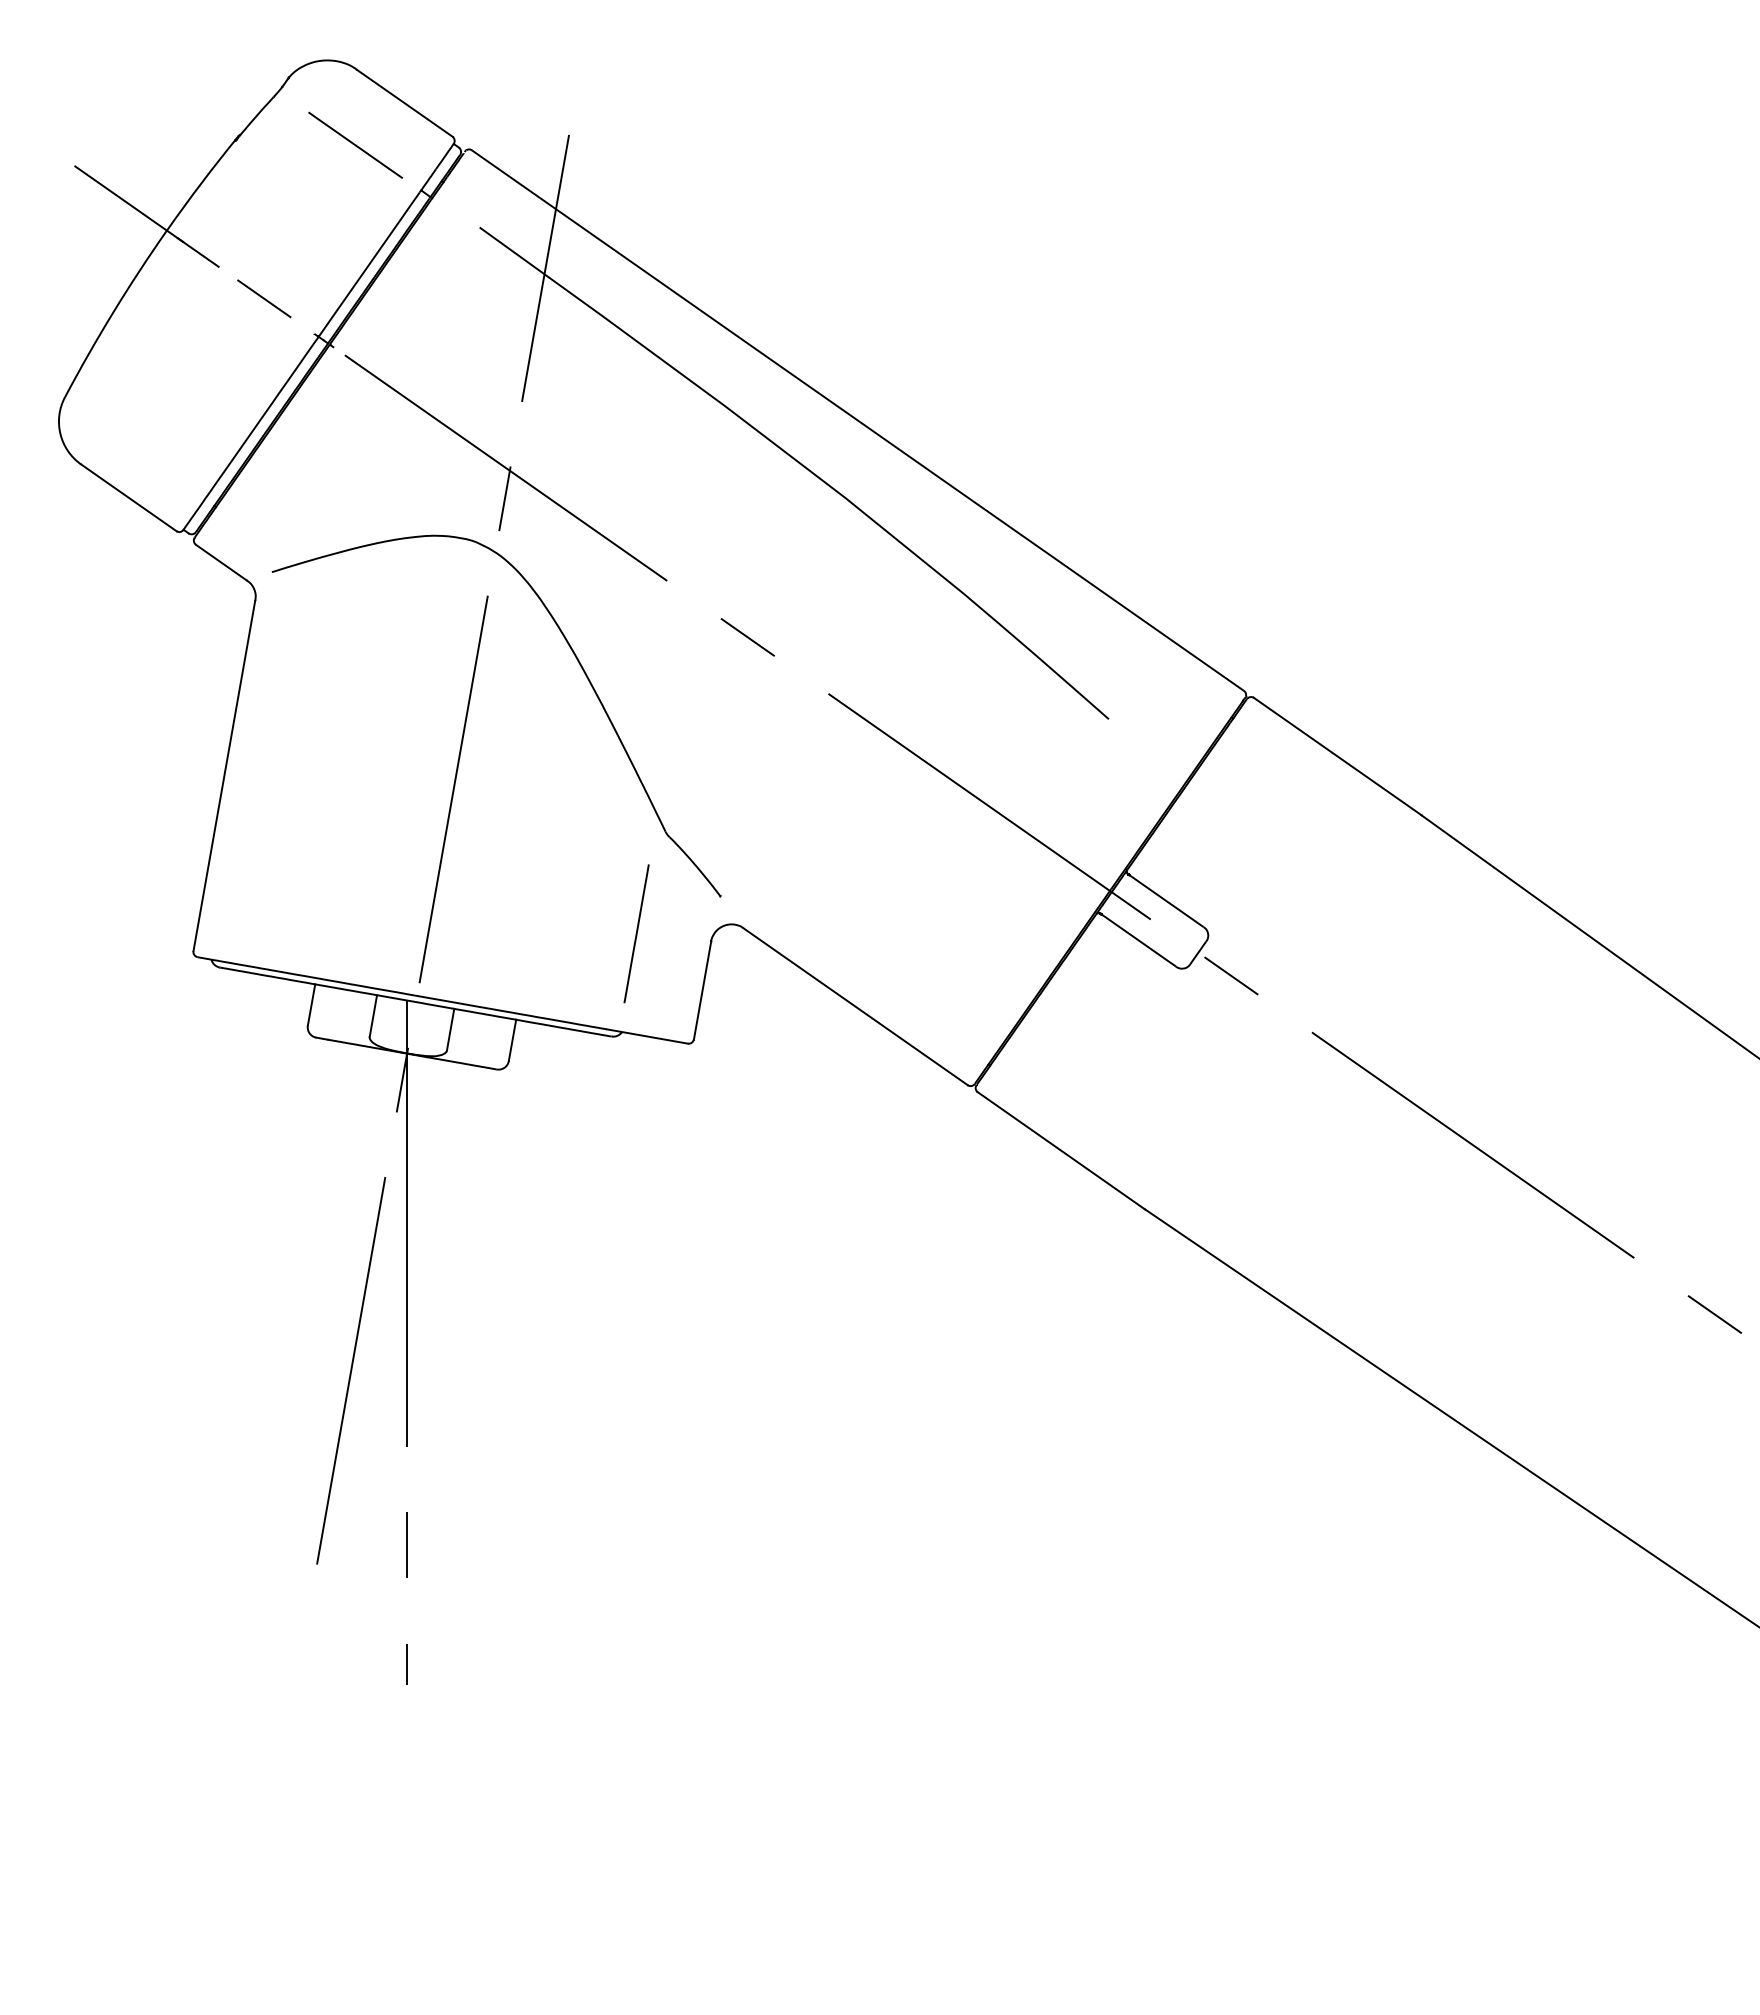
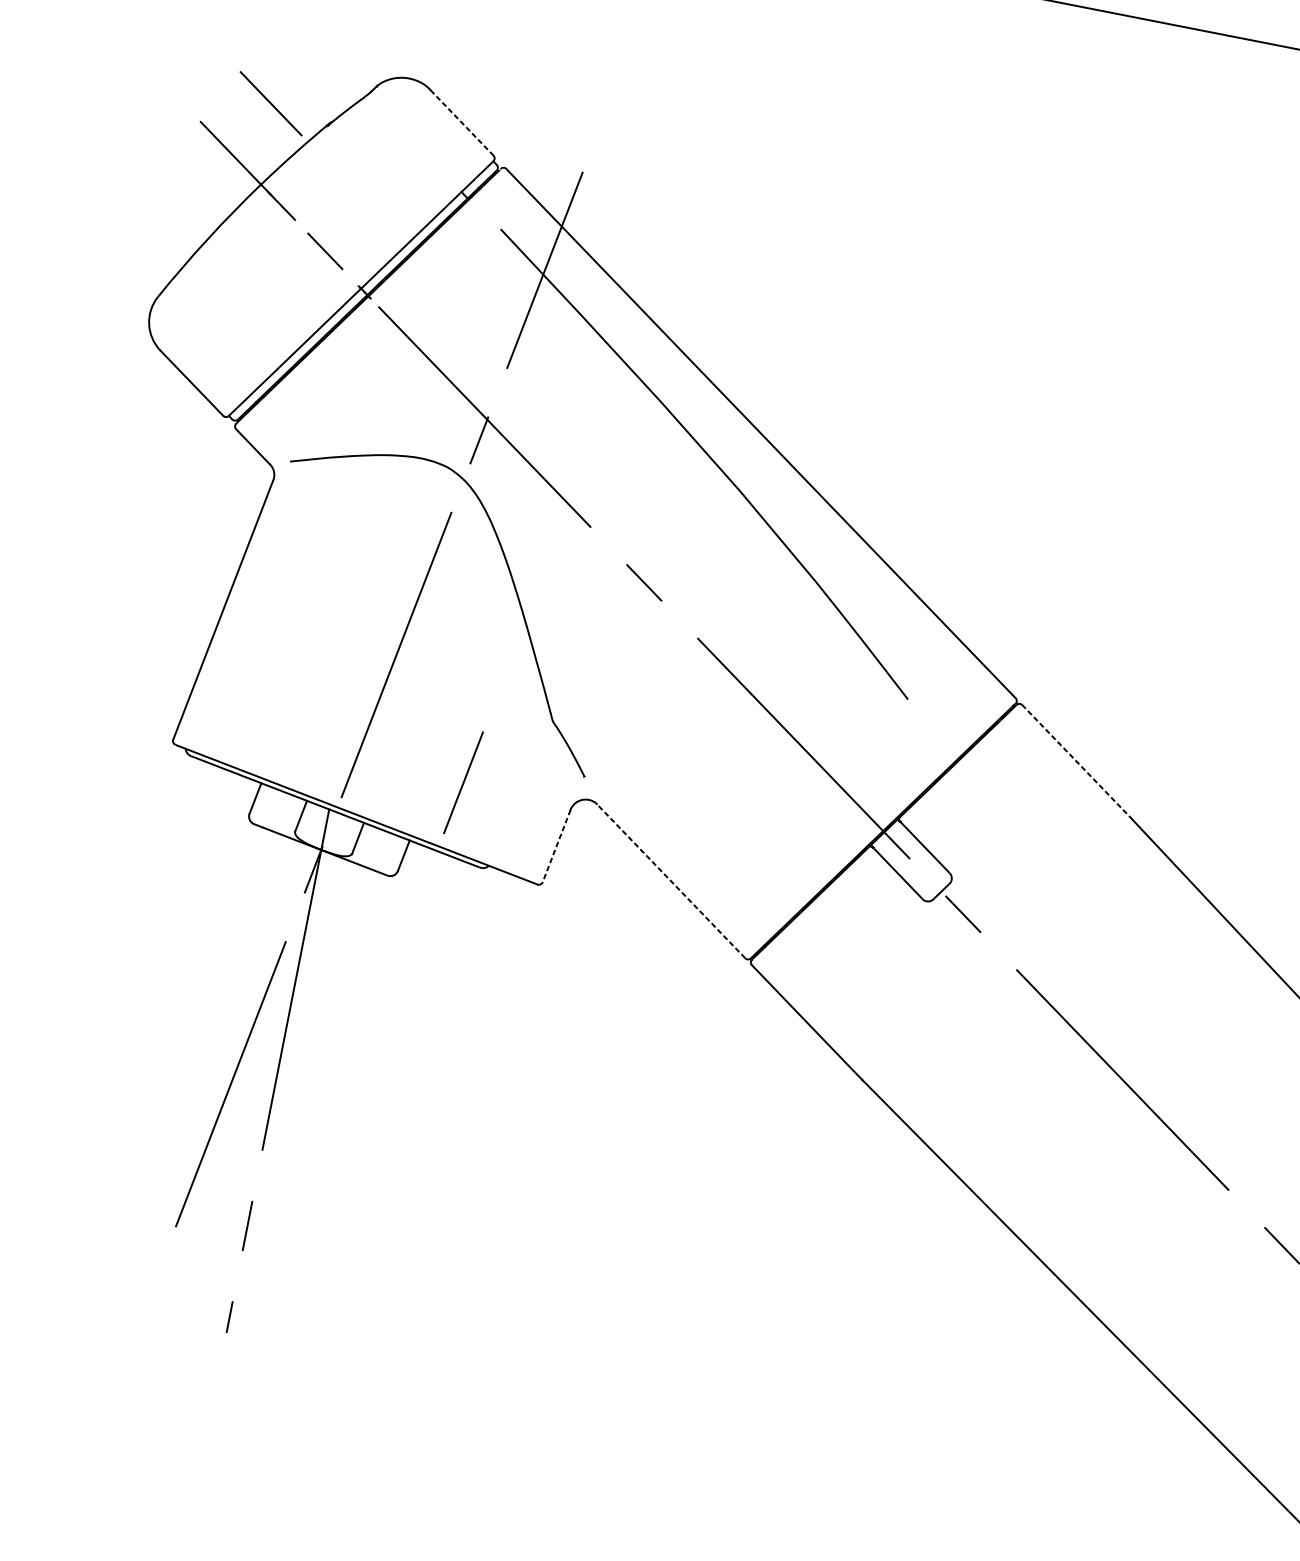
line: (404, 103) -> (461, 123), solid -> dashed
line: (355, 144) -> (271, 103), moved
line: (1337, 756) -> (1077, 762), solid -> dashed
line: (636, 933) -> (463, 782), moved
line: (702, 990) -> (556, 846), solid -> dashed
line: (855, 1006) -> (671, 881), solid -> dashed

